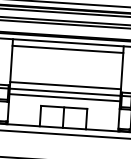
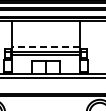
line: (67, 50) -> (45, 25), removed
line: (64, 85) -> (45, 47), solid -> dashed

